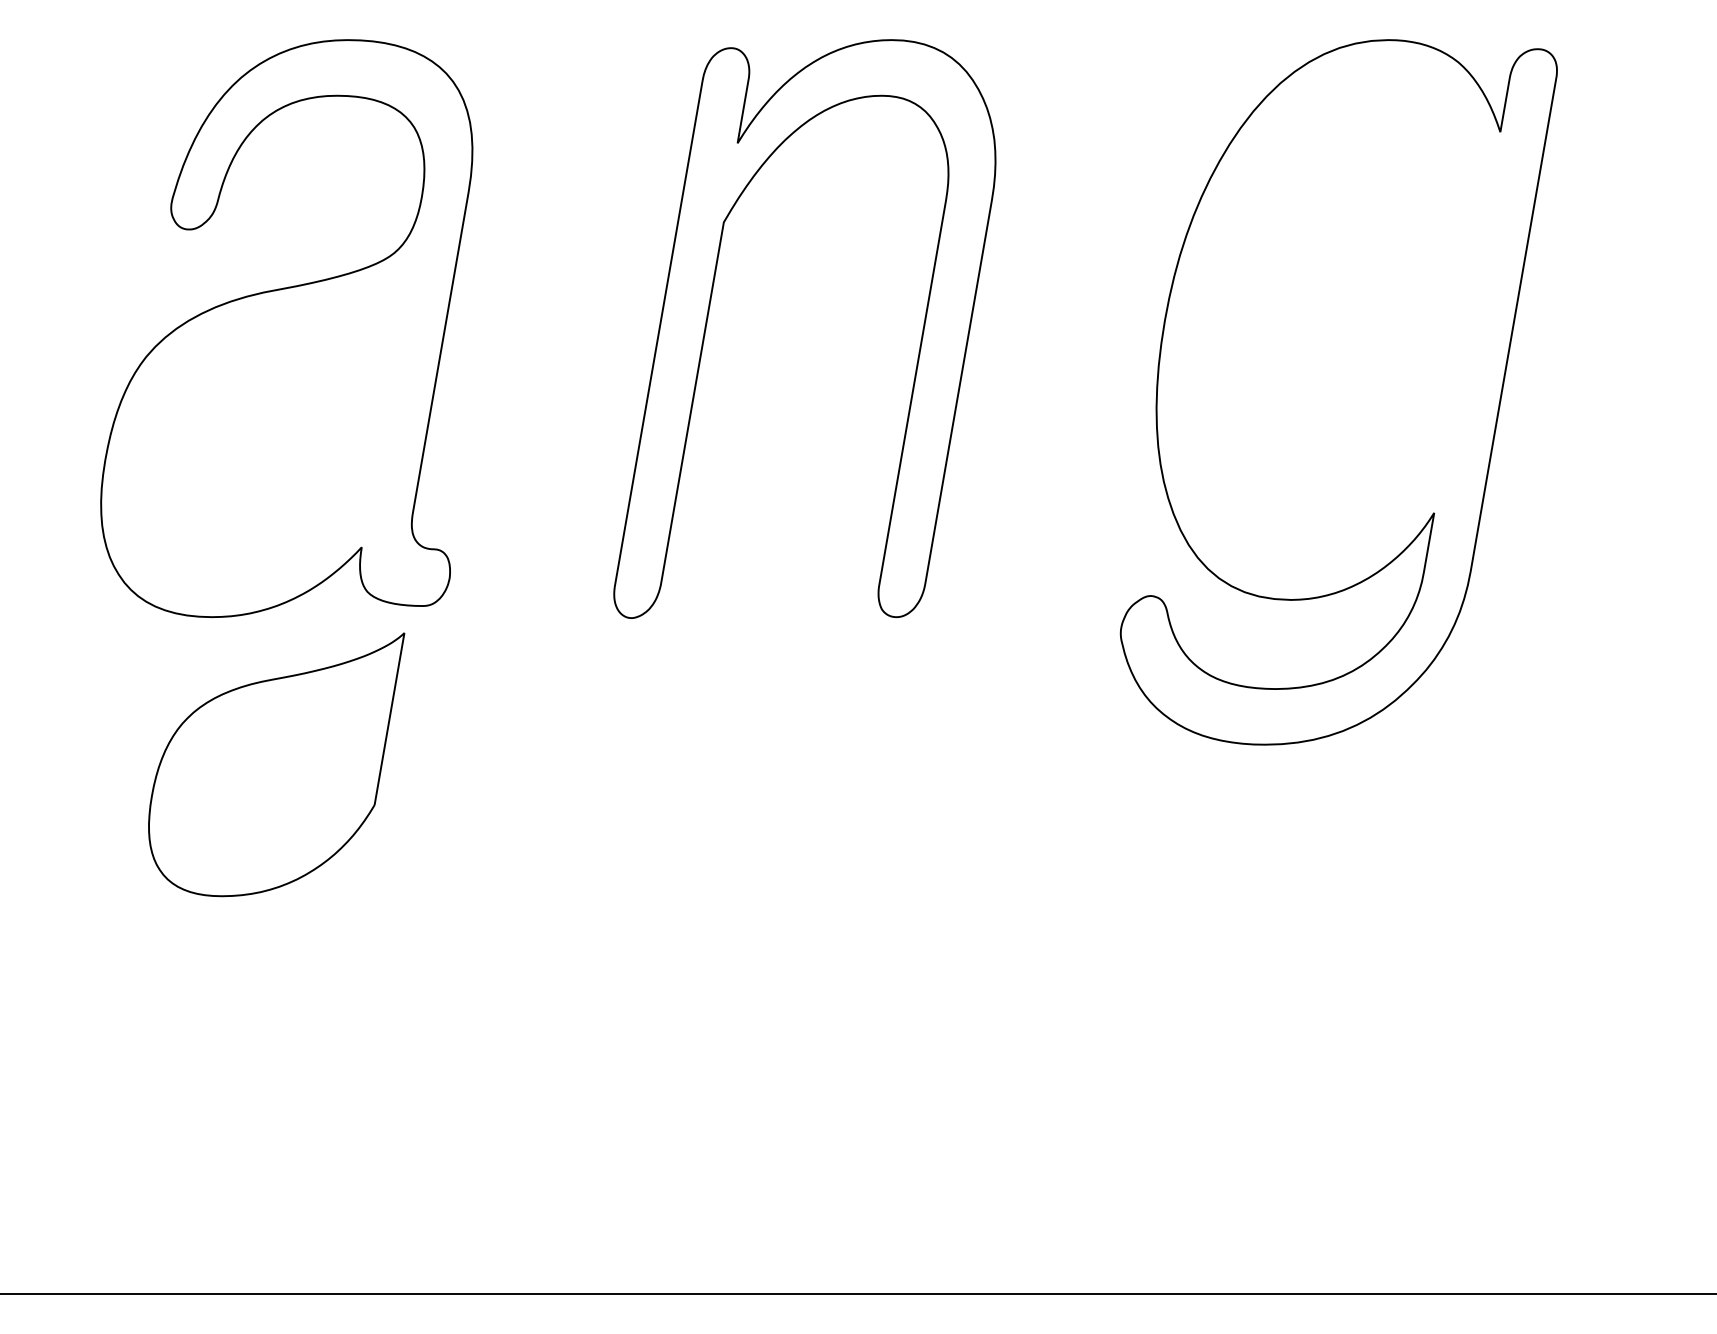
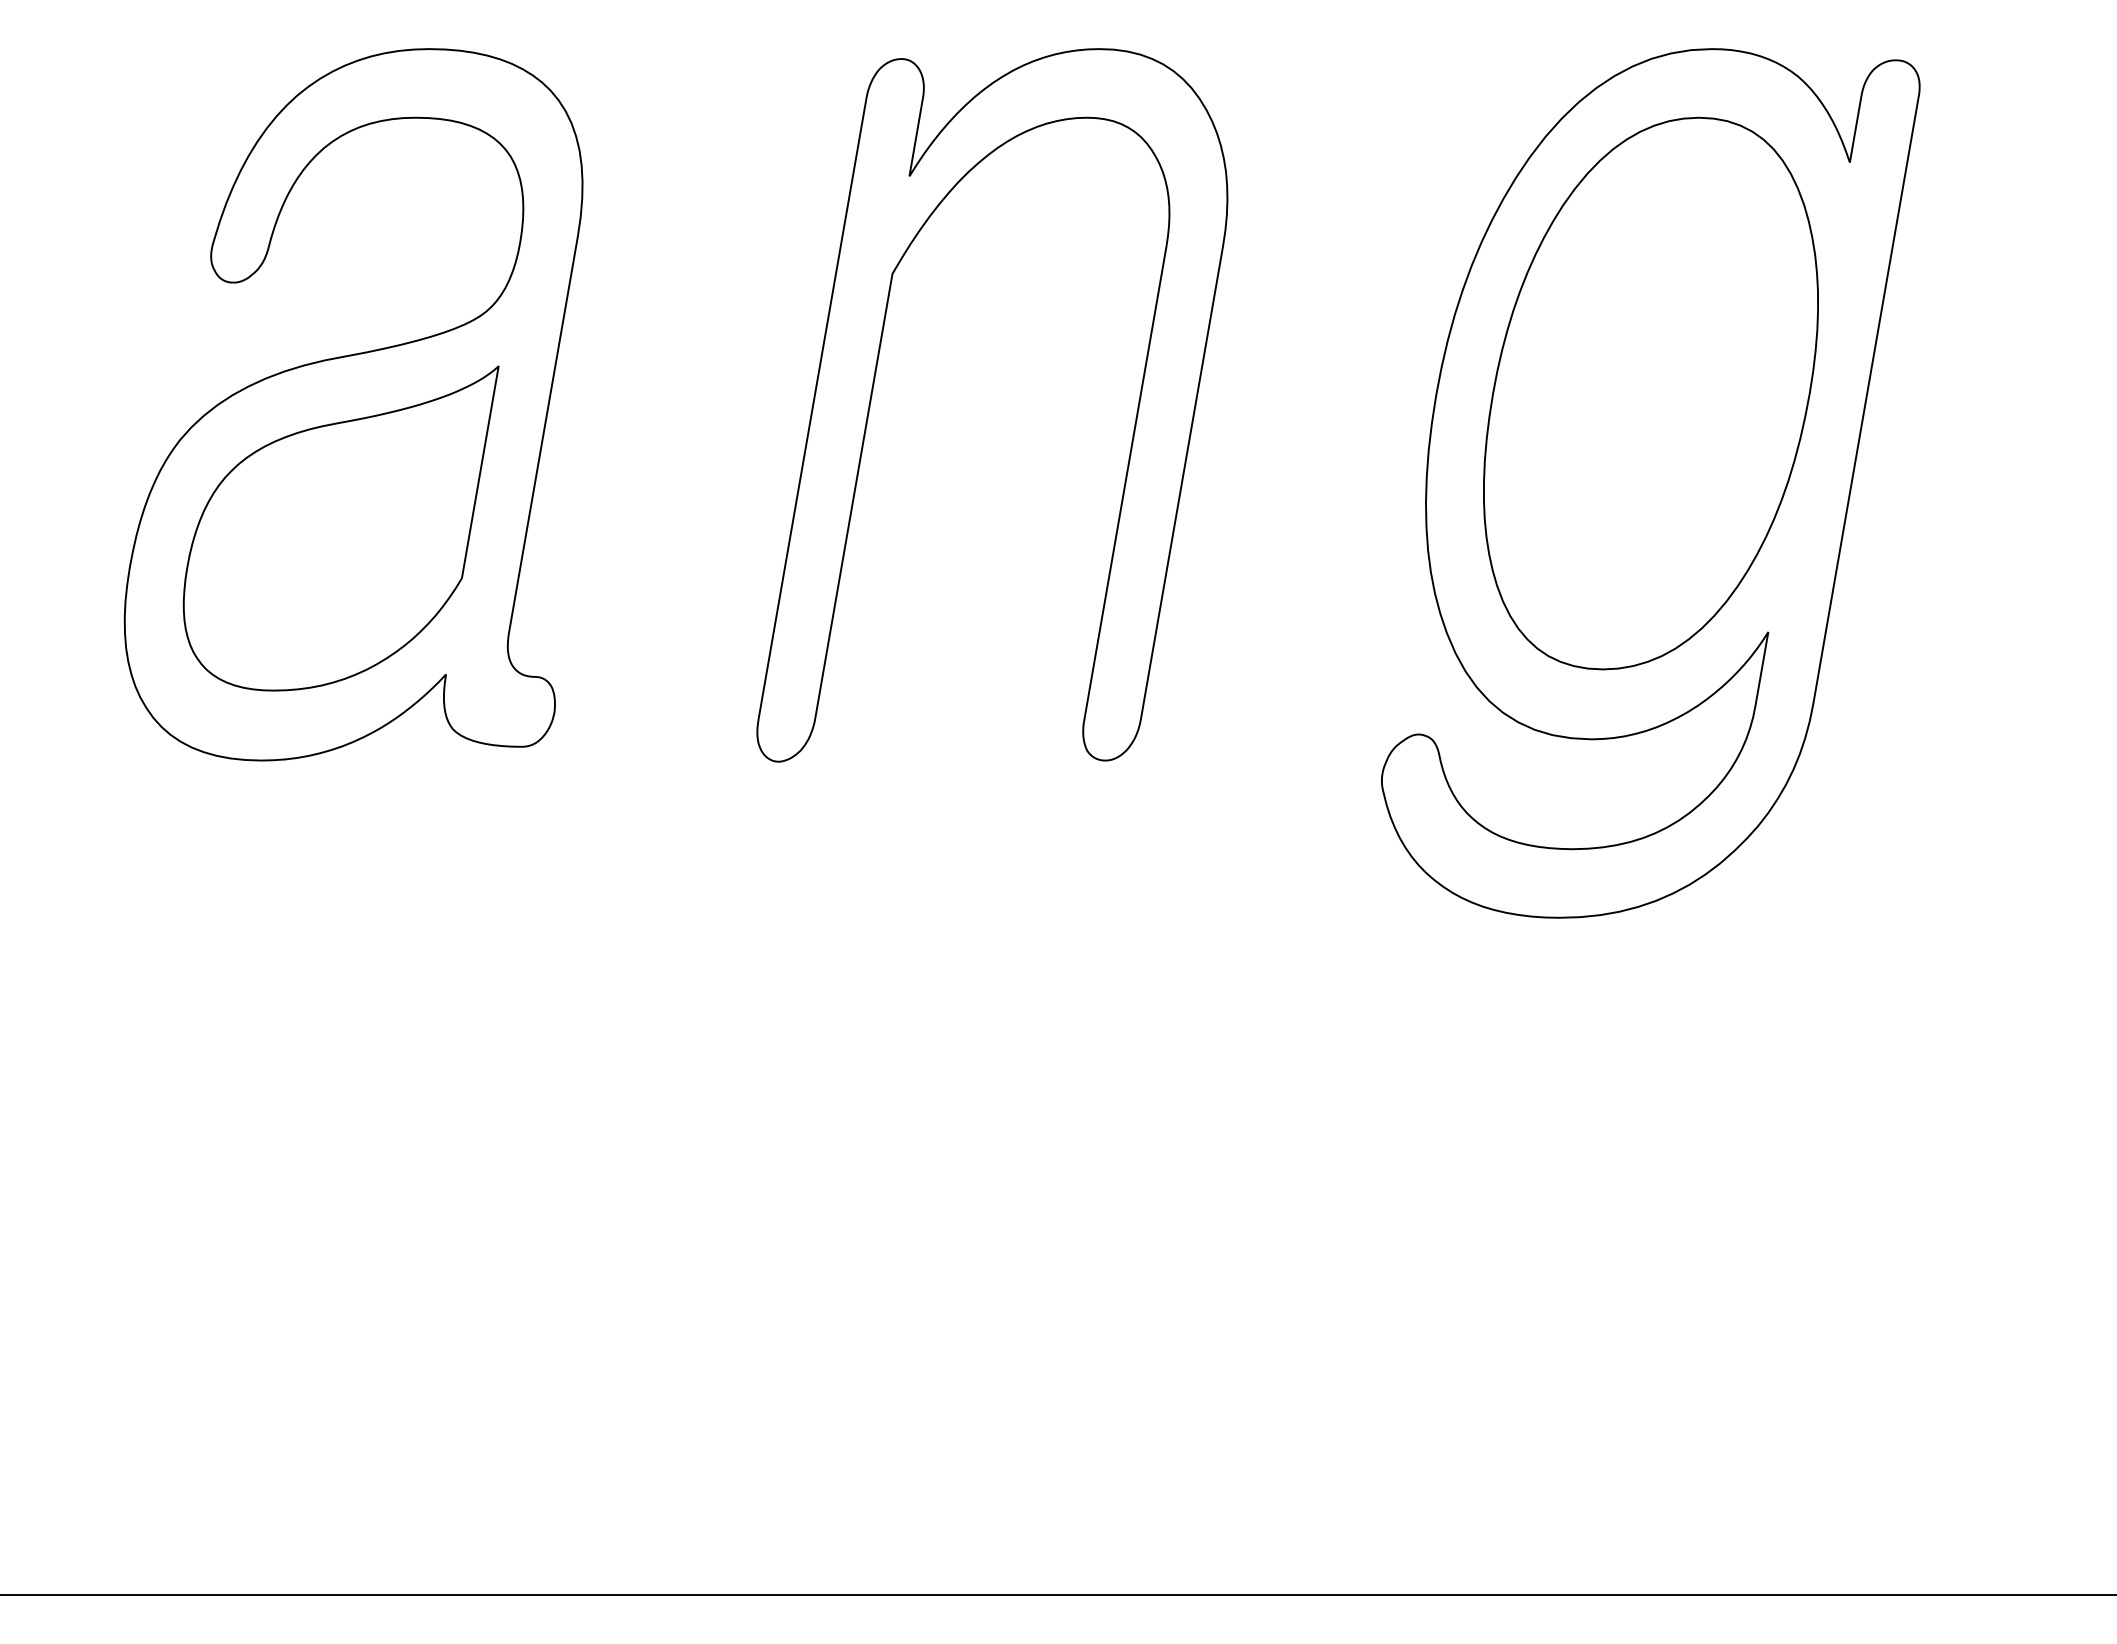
part: (1338, 319) -> (1650, 393), added
part: (276, 764) -> (340, 528), moved

